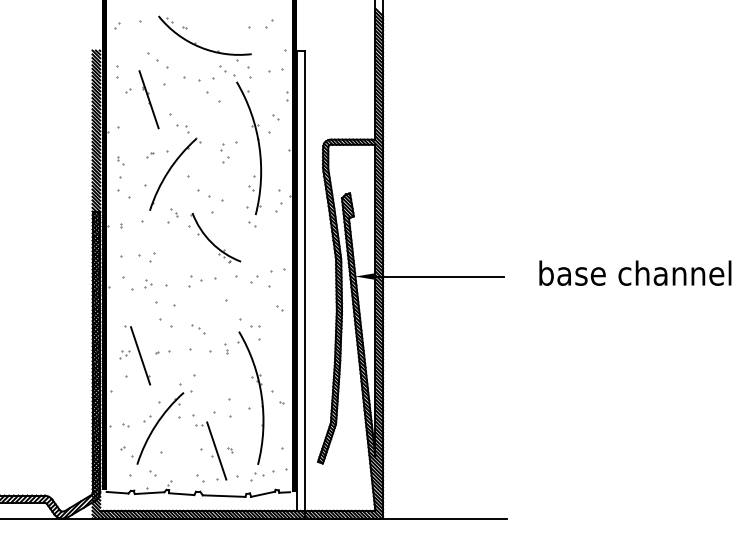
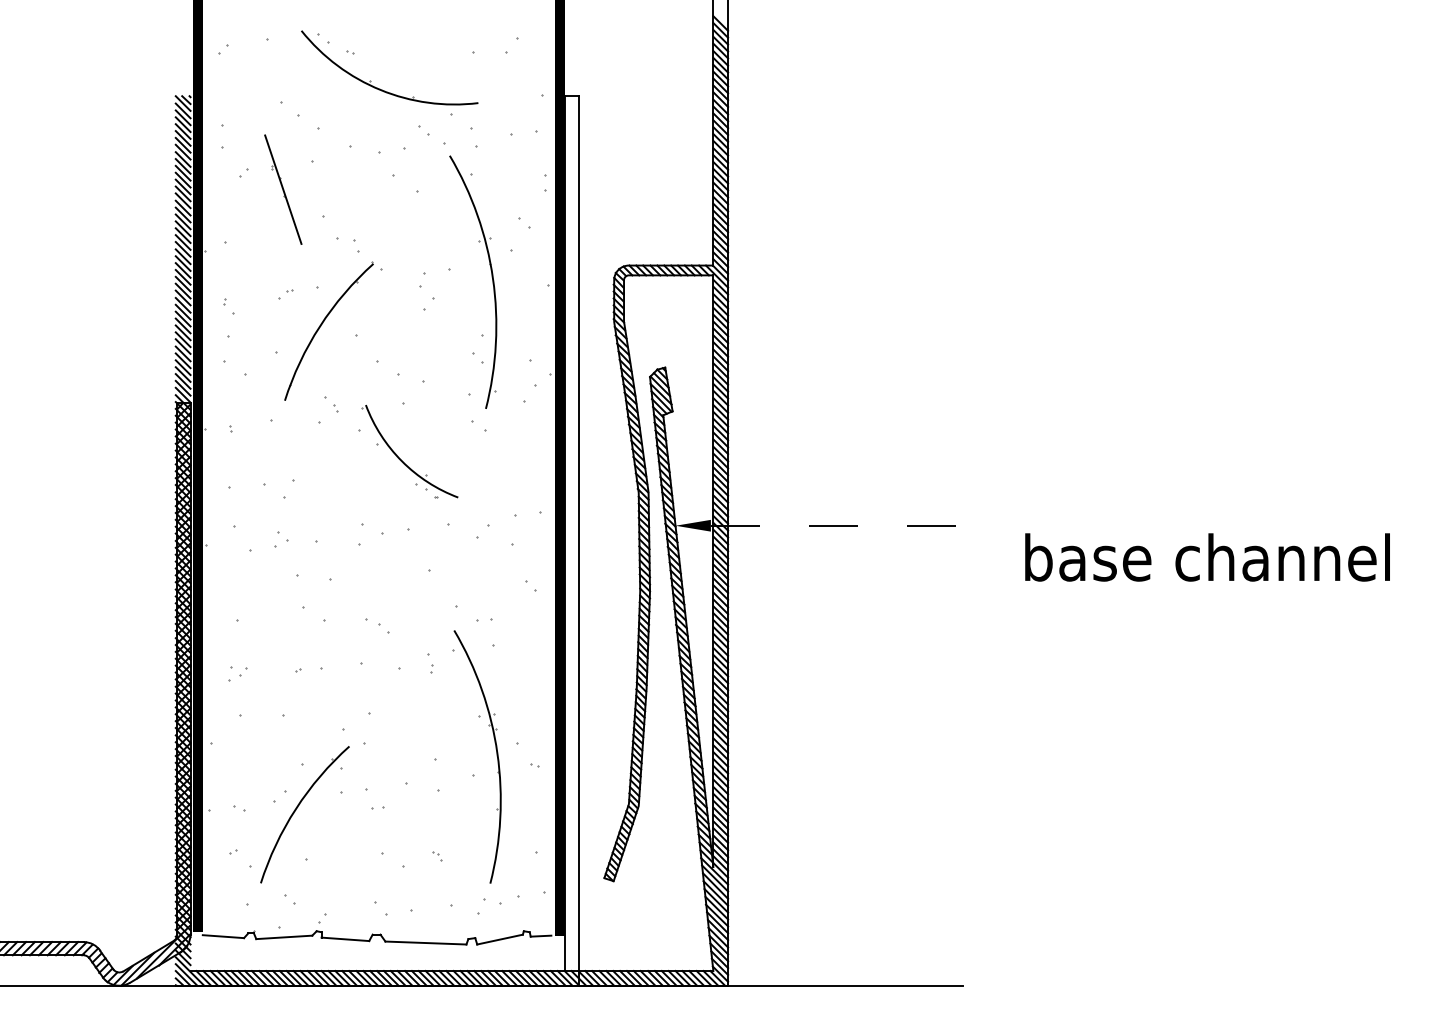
text: (635, 272) -> (1207, 556), moved
line: (439, 276) -> (835, 525), solid -> dashed
line: (140, 355) -> (267, 675), removed
line: (216, 450) -> (411, 856), removed

